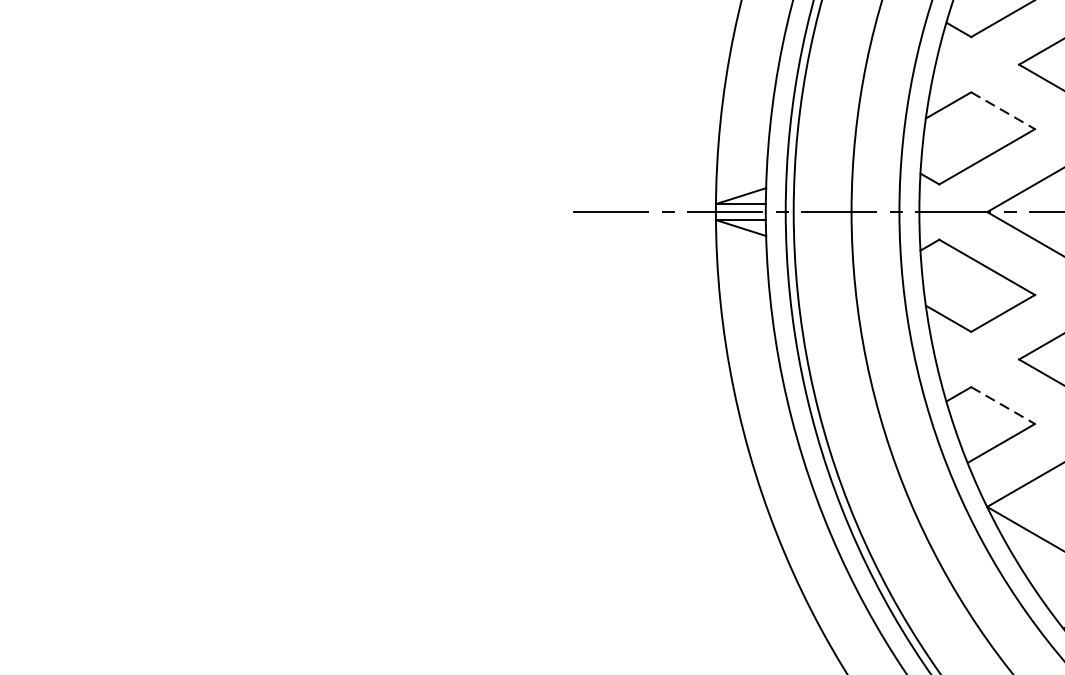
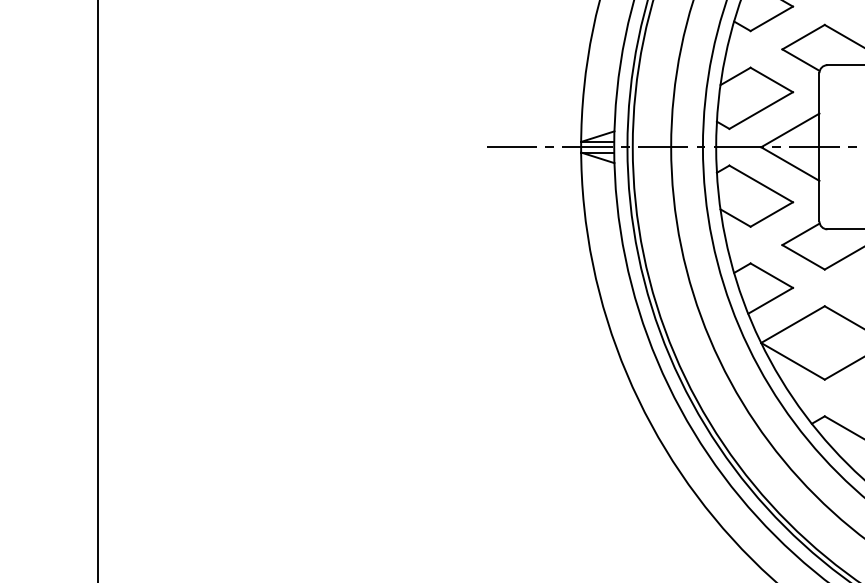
line: (1004, 111) -> (772, 80), dashed -> solid
line: (1004, 405) -> (772, 275), dashed -> solid

